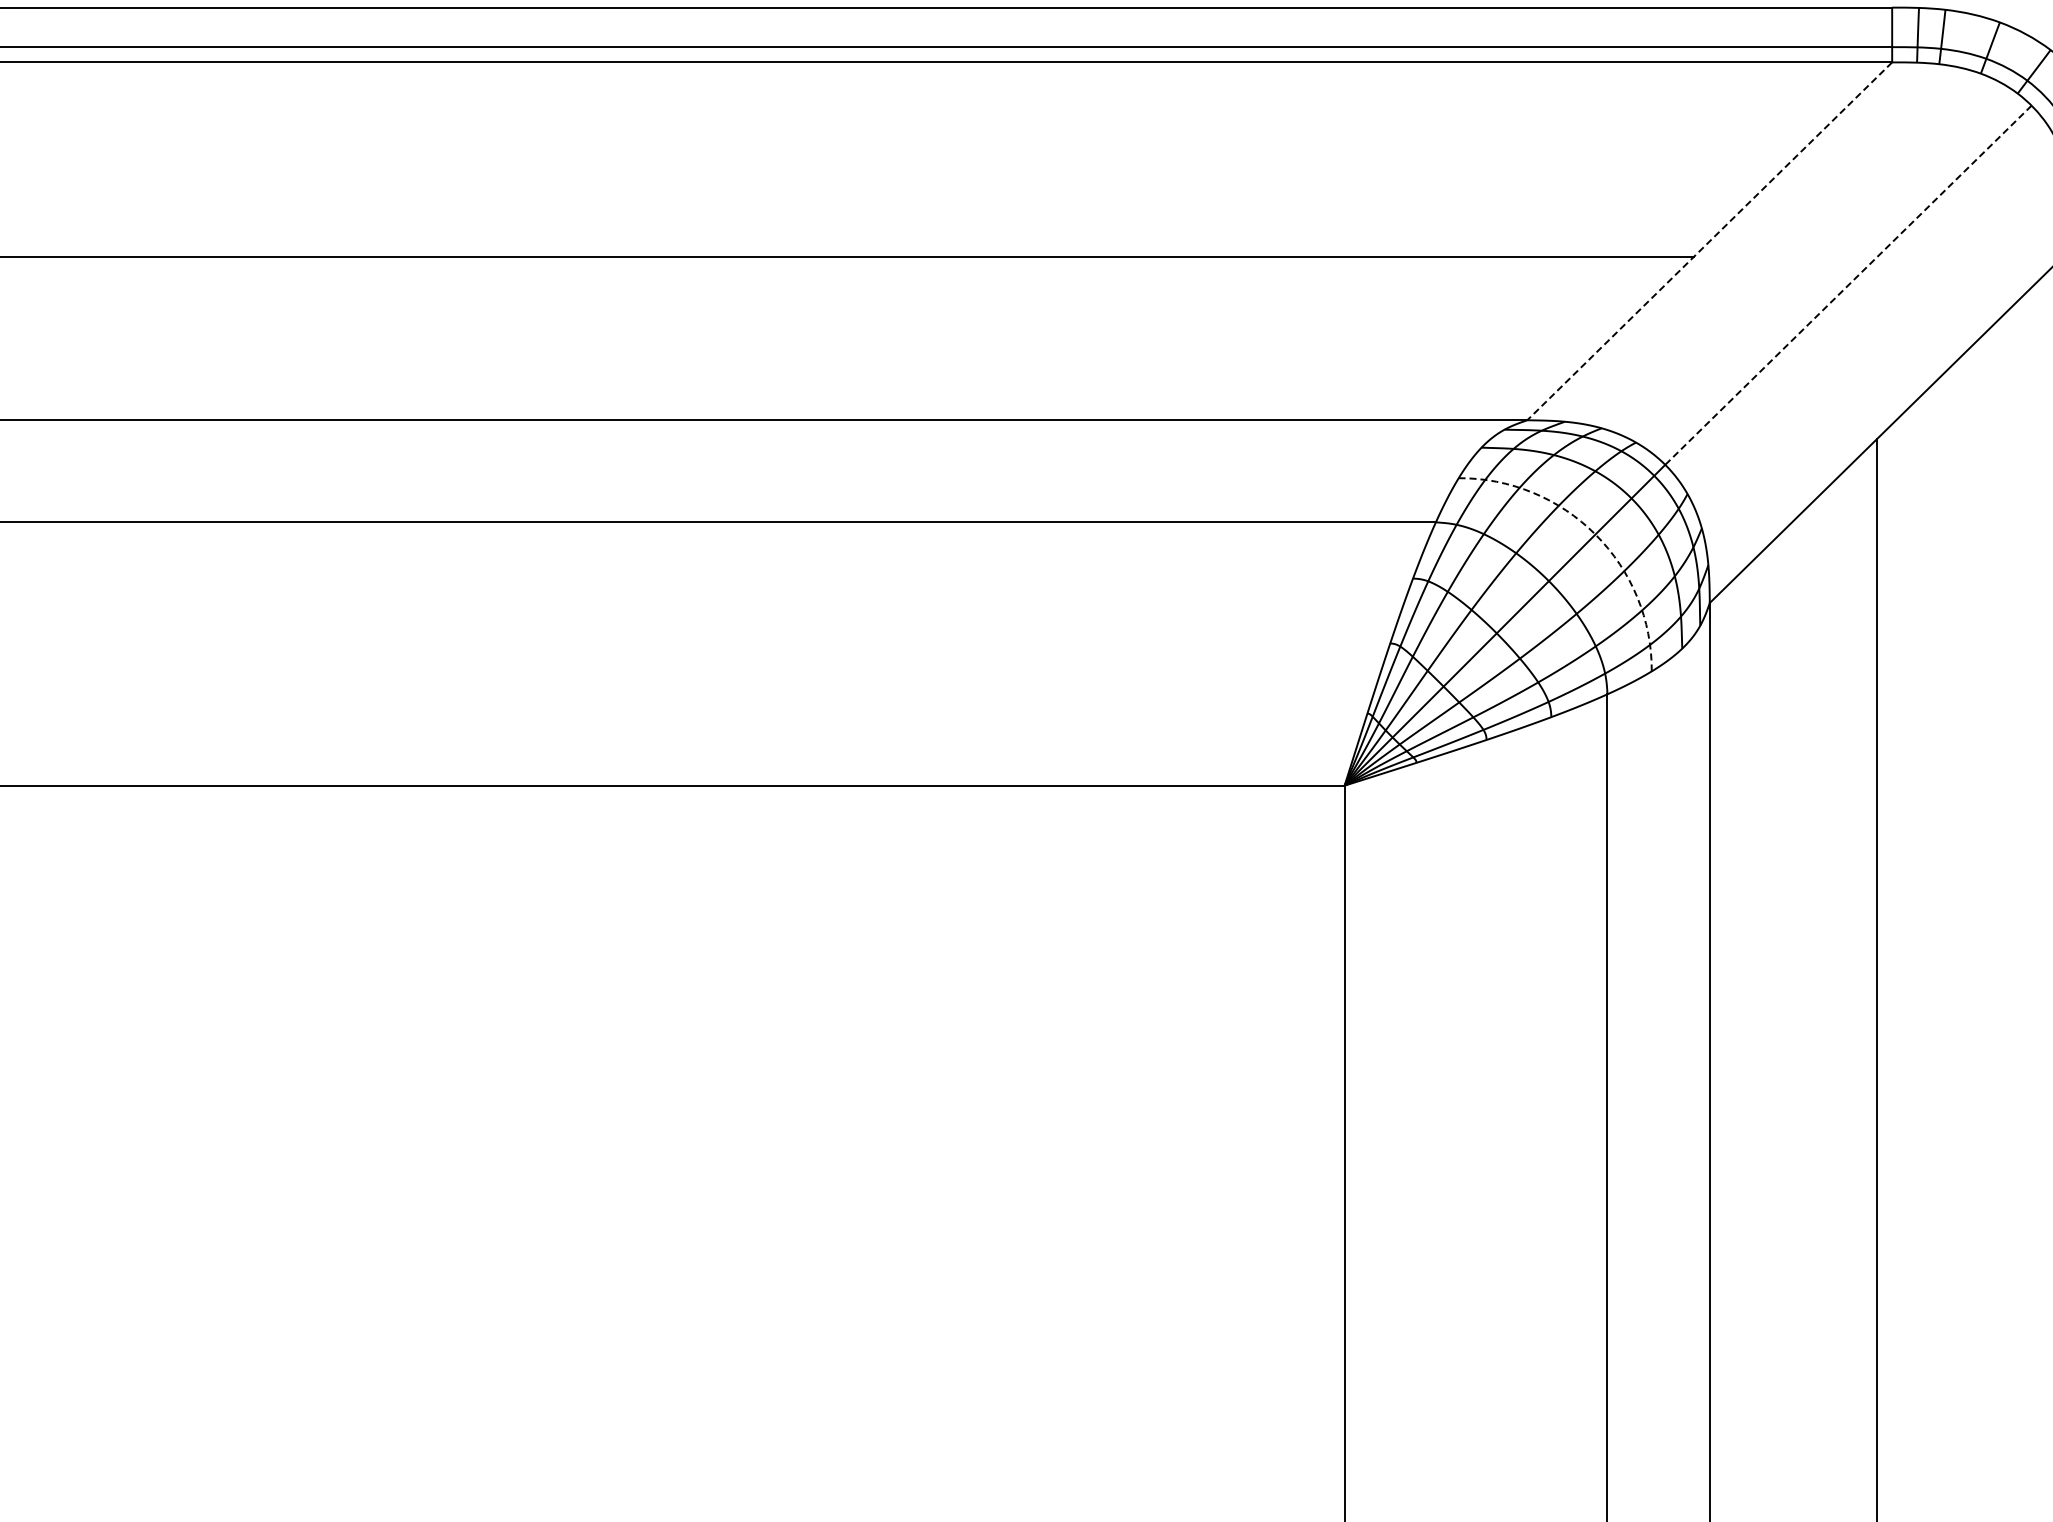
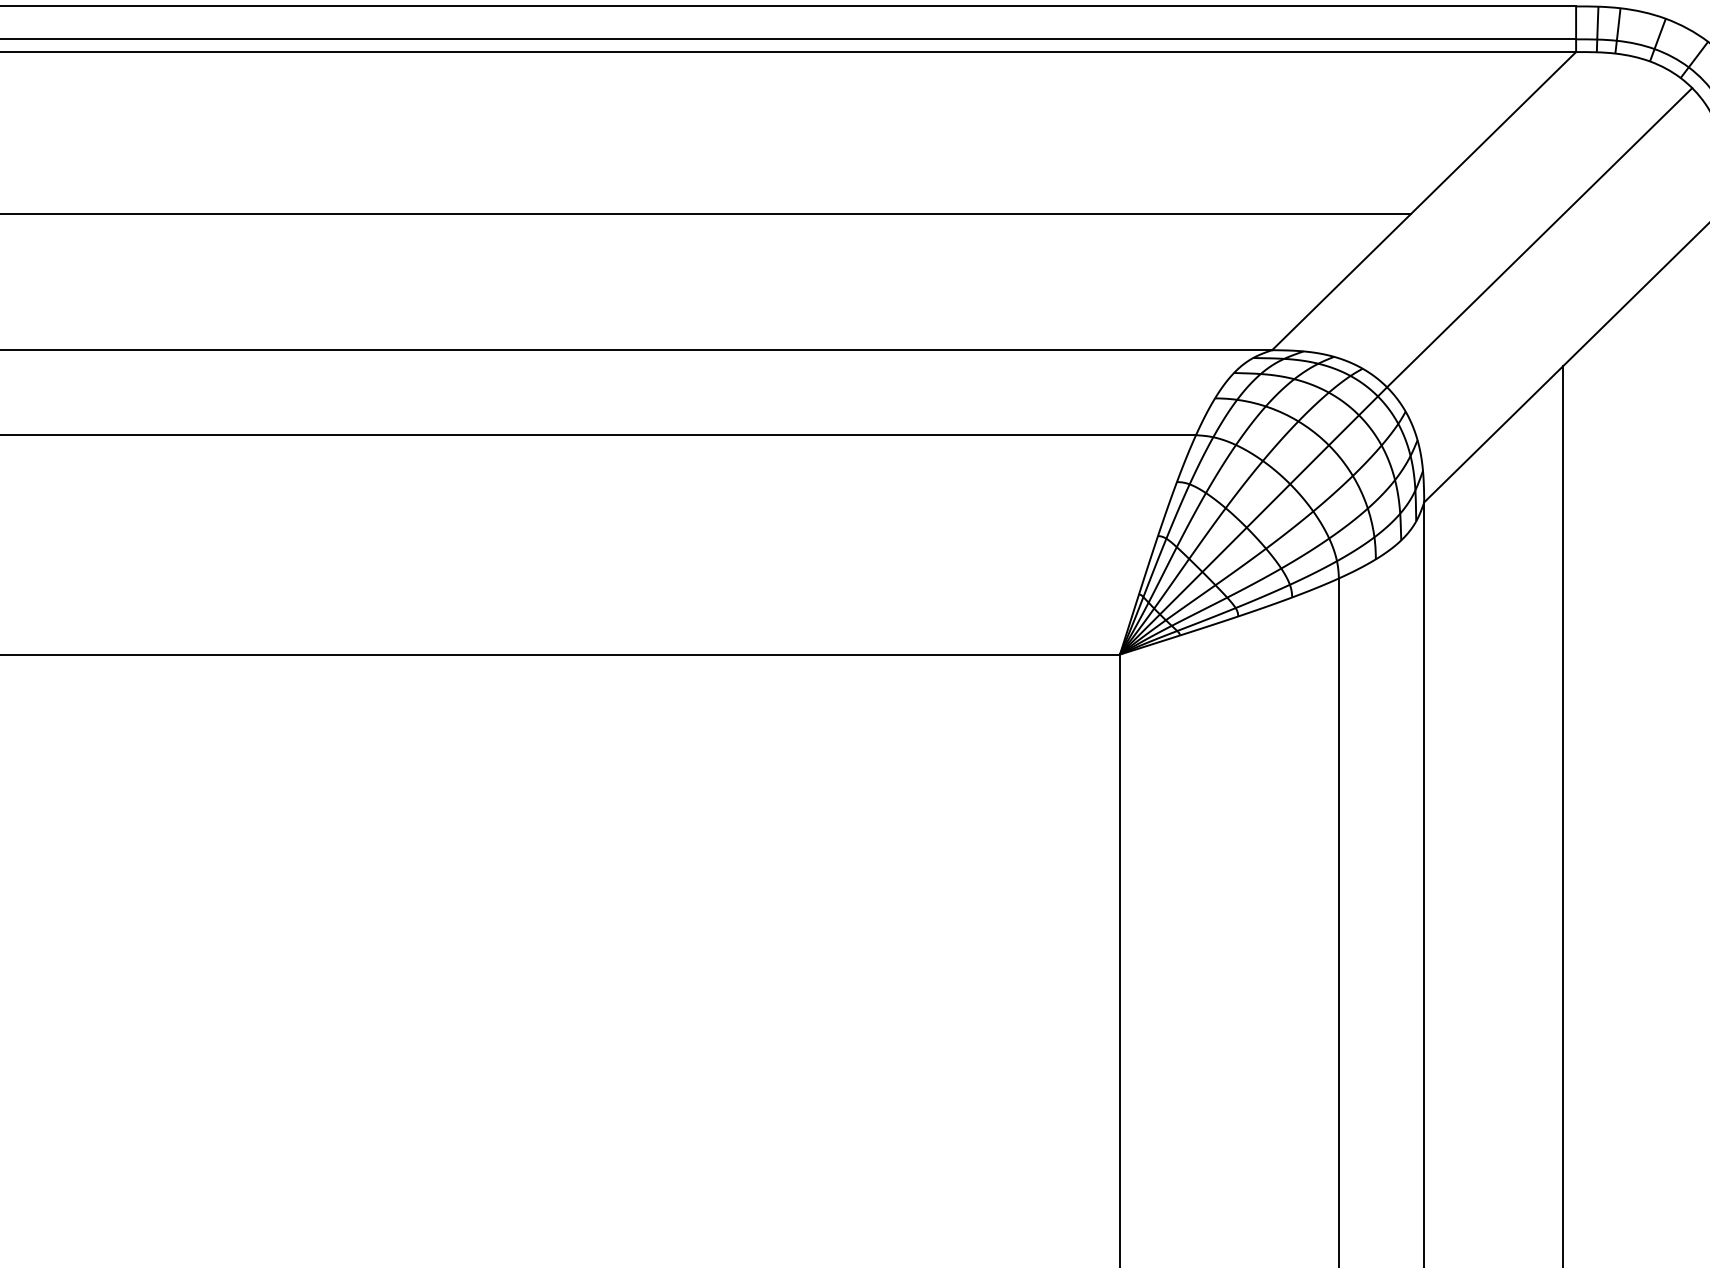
line: (1709, 241) -> (1423, 201), dashed -> solid
line: (1848, 285) -> (1539, 237), dashed -> solid
arc: (1595, 534) -> (1328, 445), dashed -> solid

